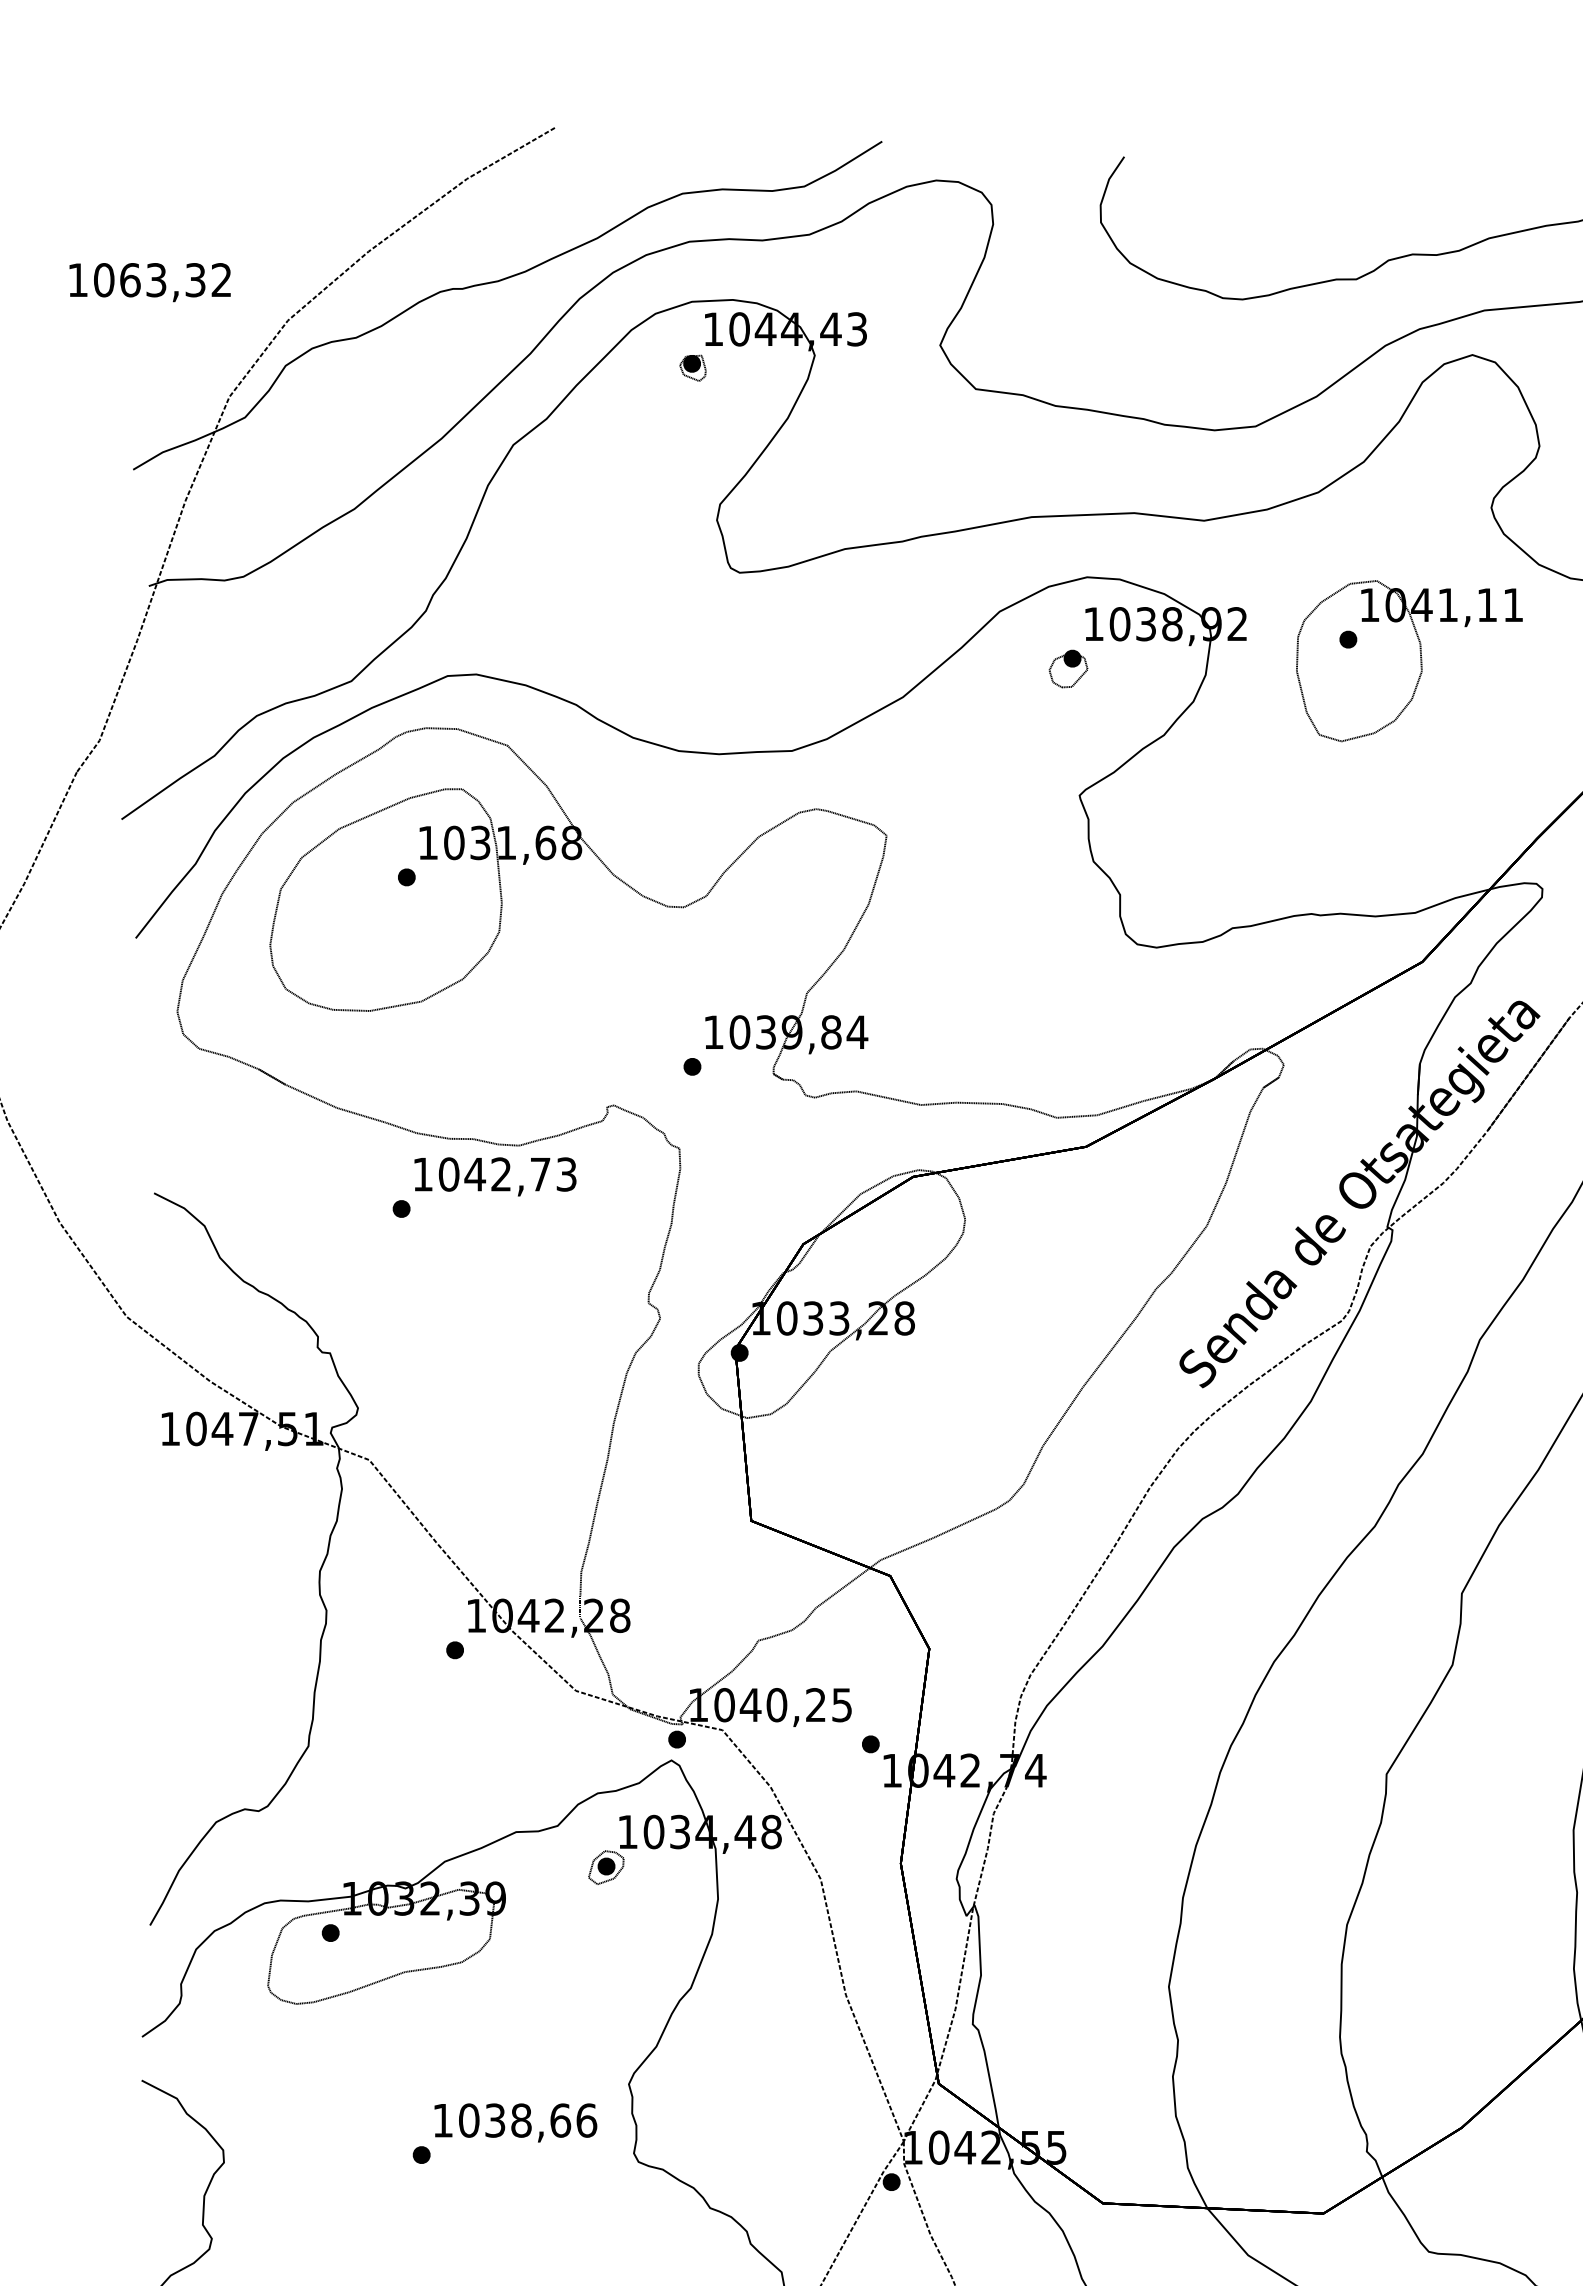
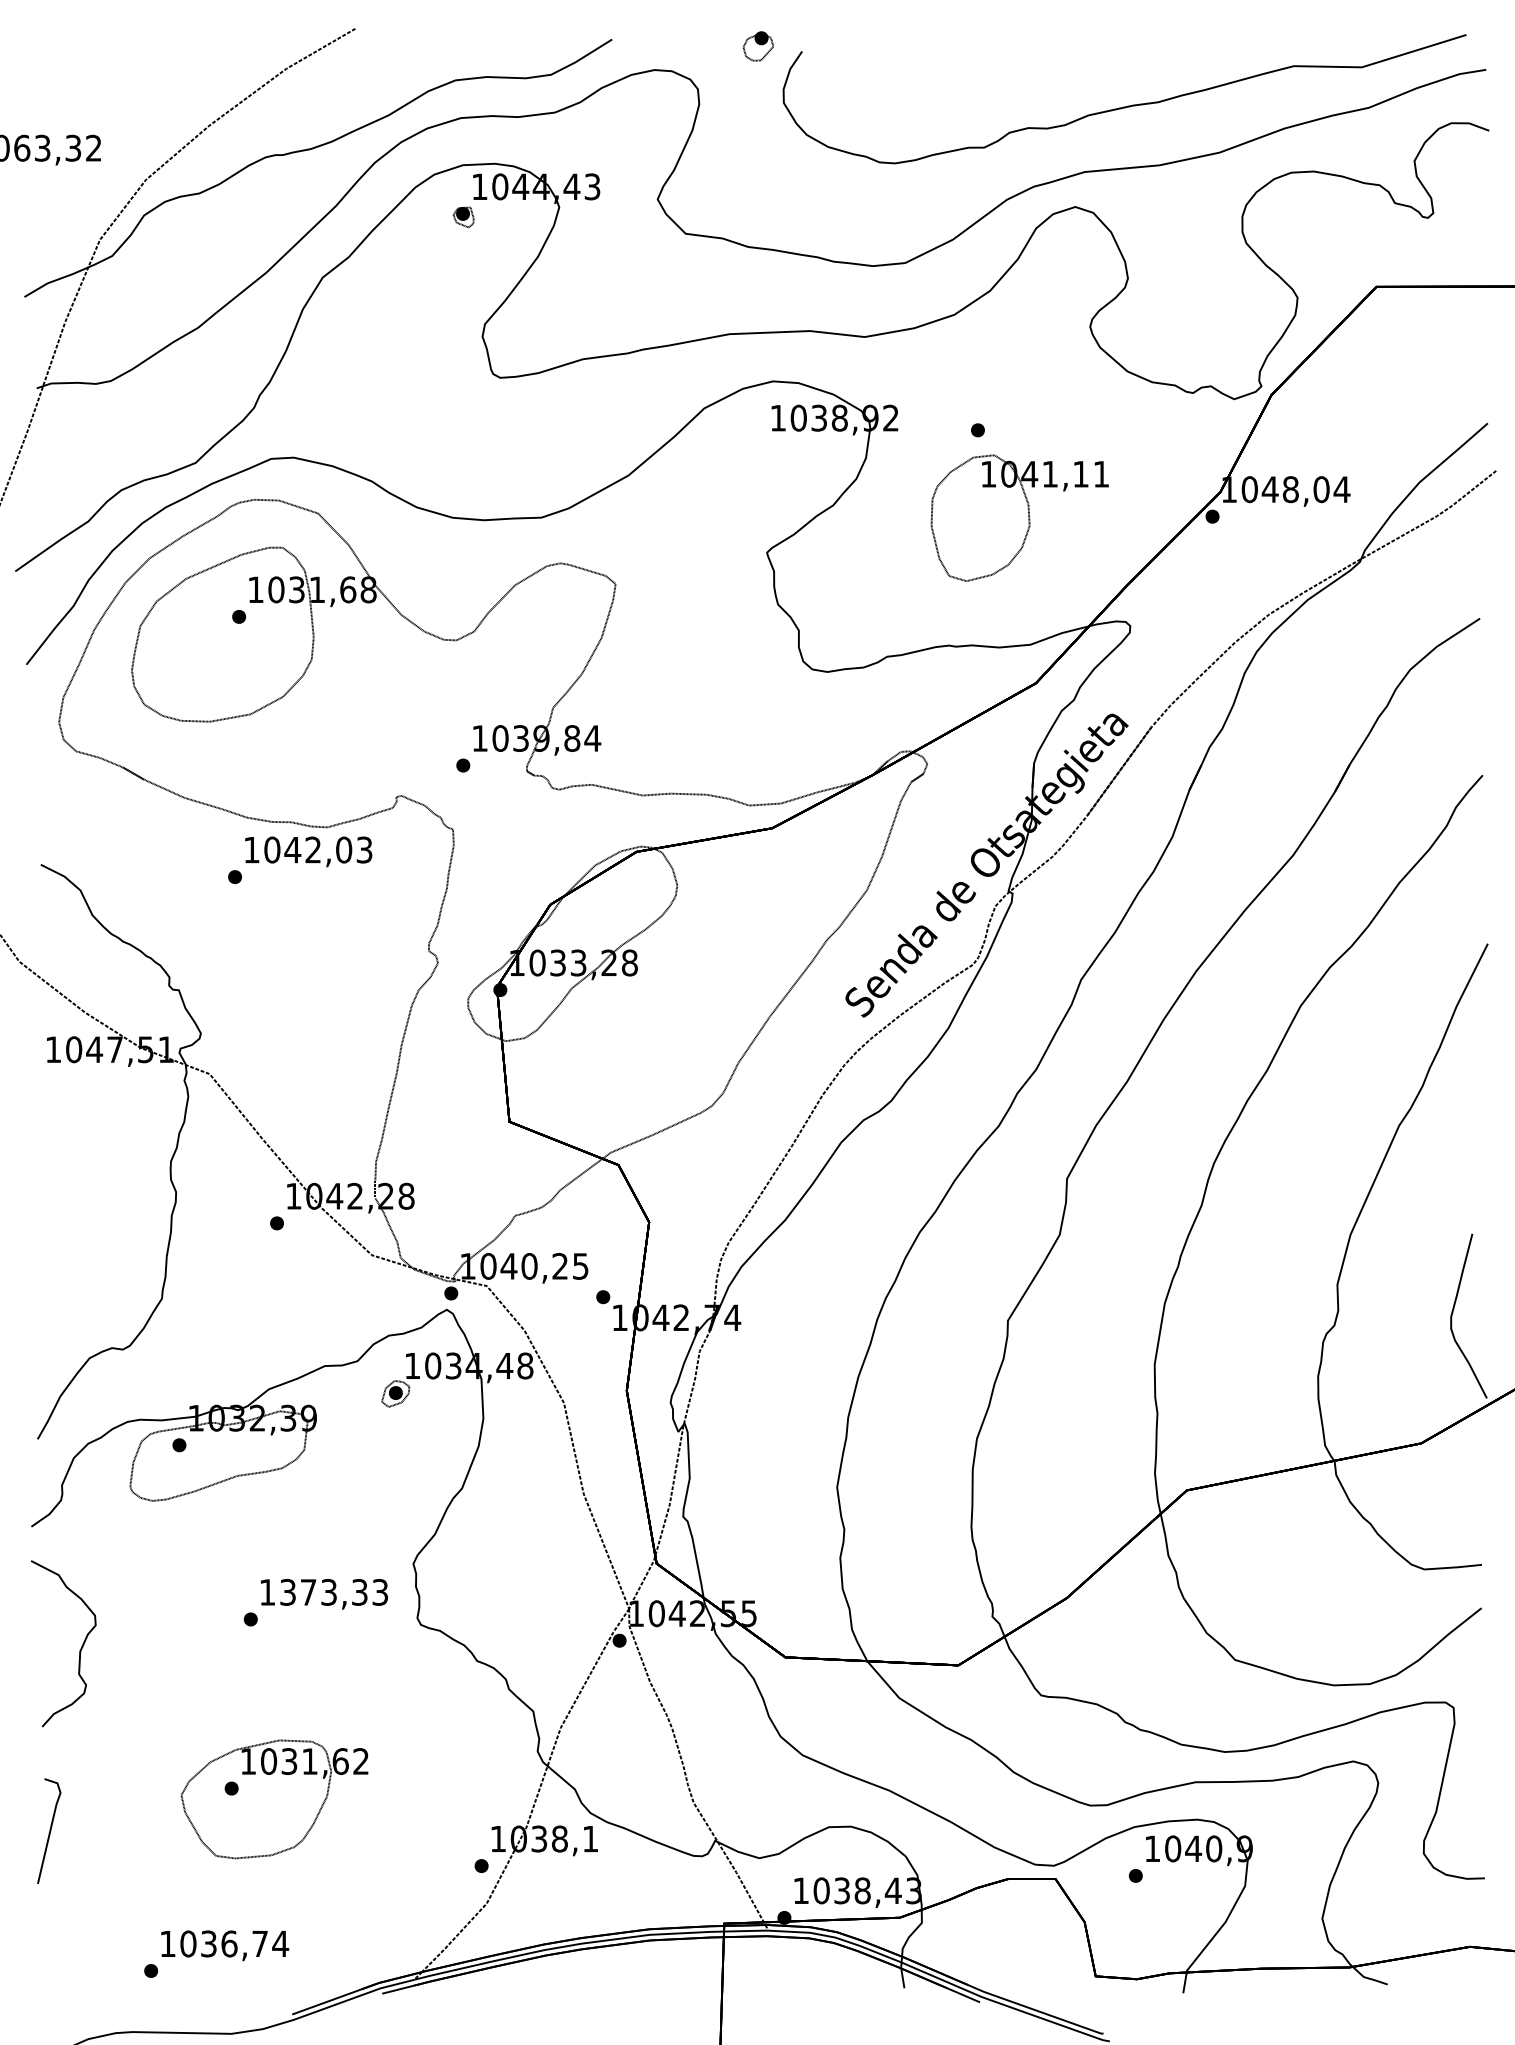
part: (1408, 660) -> (1019, 517), moved
part: (1067, 669) -> (757, 46), moved
text: (541, 1173) -> (344, 849), 1042,73 -> 1042,03
text: (528, 2120) -> (334, 1592), 1038,66 -> 1373,33

